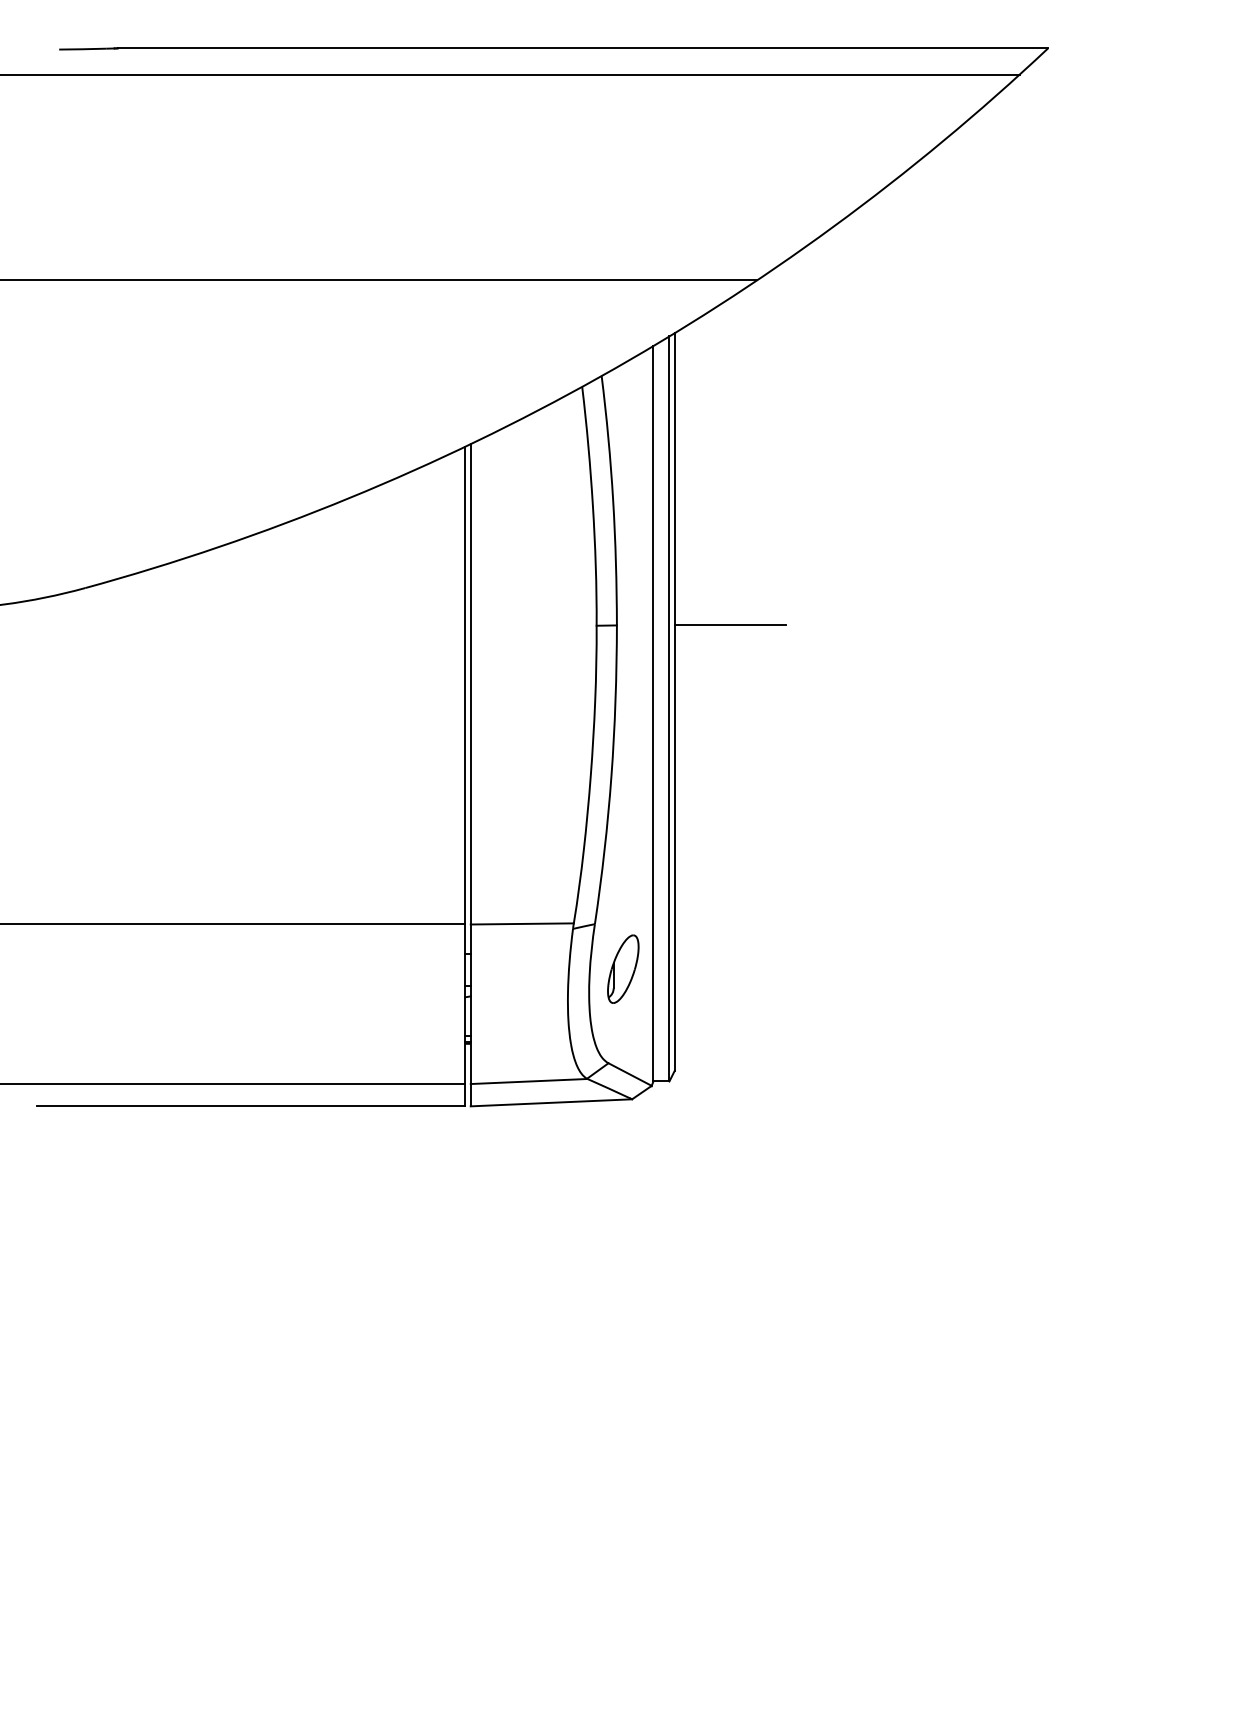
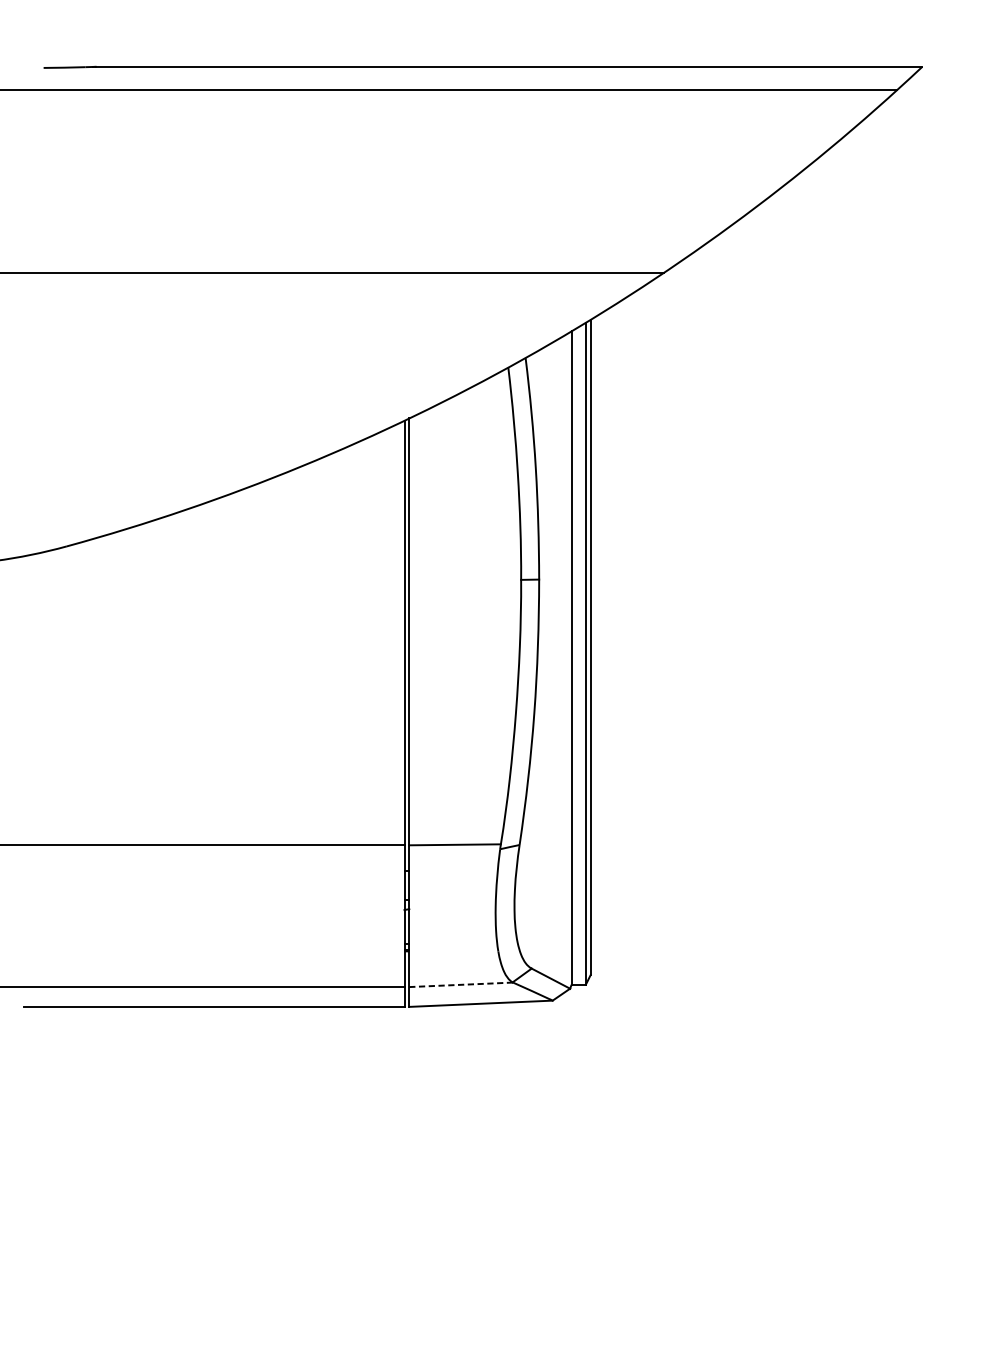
line: (730, 625) -> (640, 579), removed
part: (623, 968) -> (545, 884), removed
line: (528, 1081) -> (460, 984), solid -> dashed

